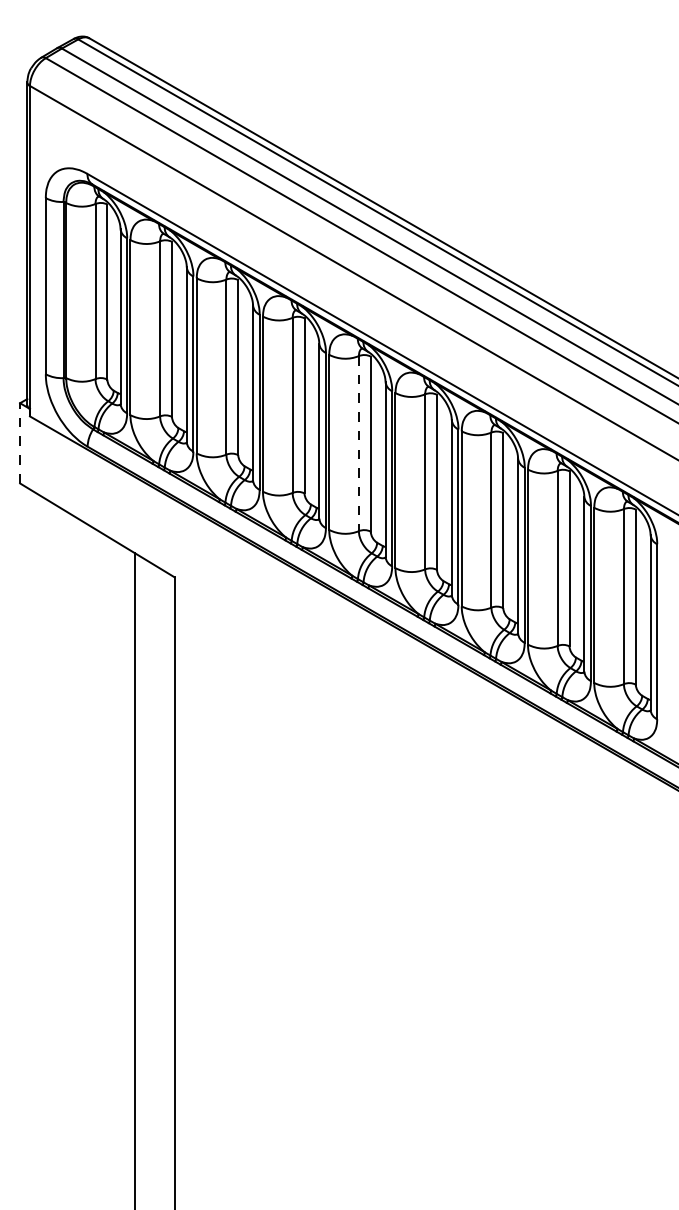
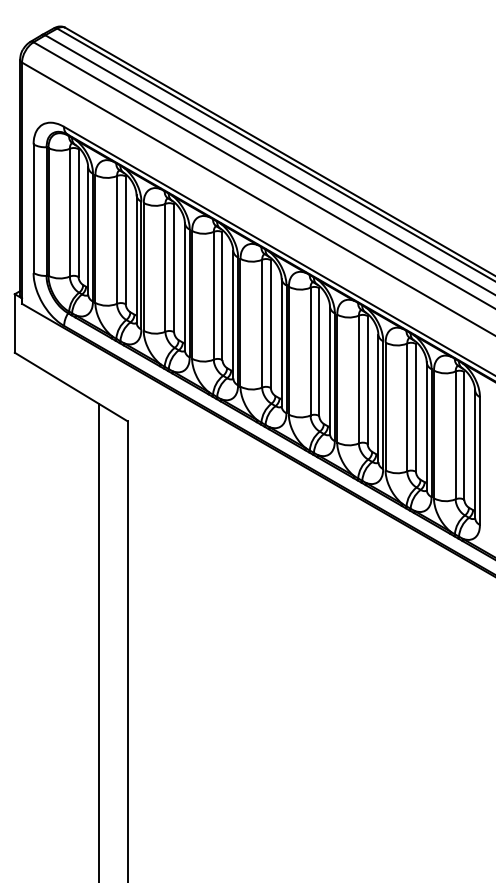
line: (19, 441) -> (14, 322), dashed -> solid
line: (359, 443) -> (262, 323), dashed -> solid

